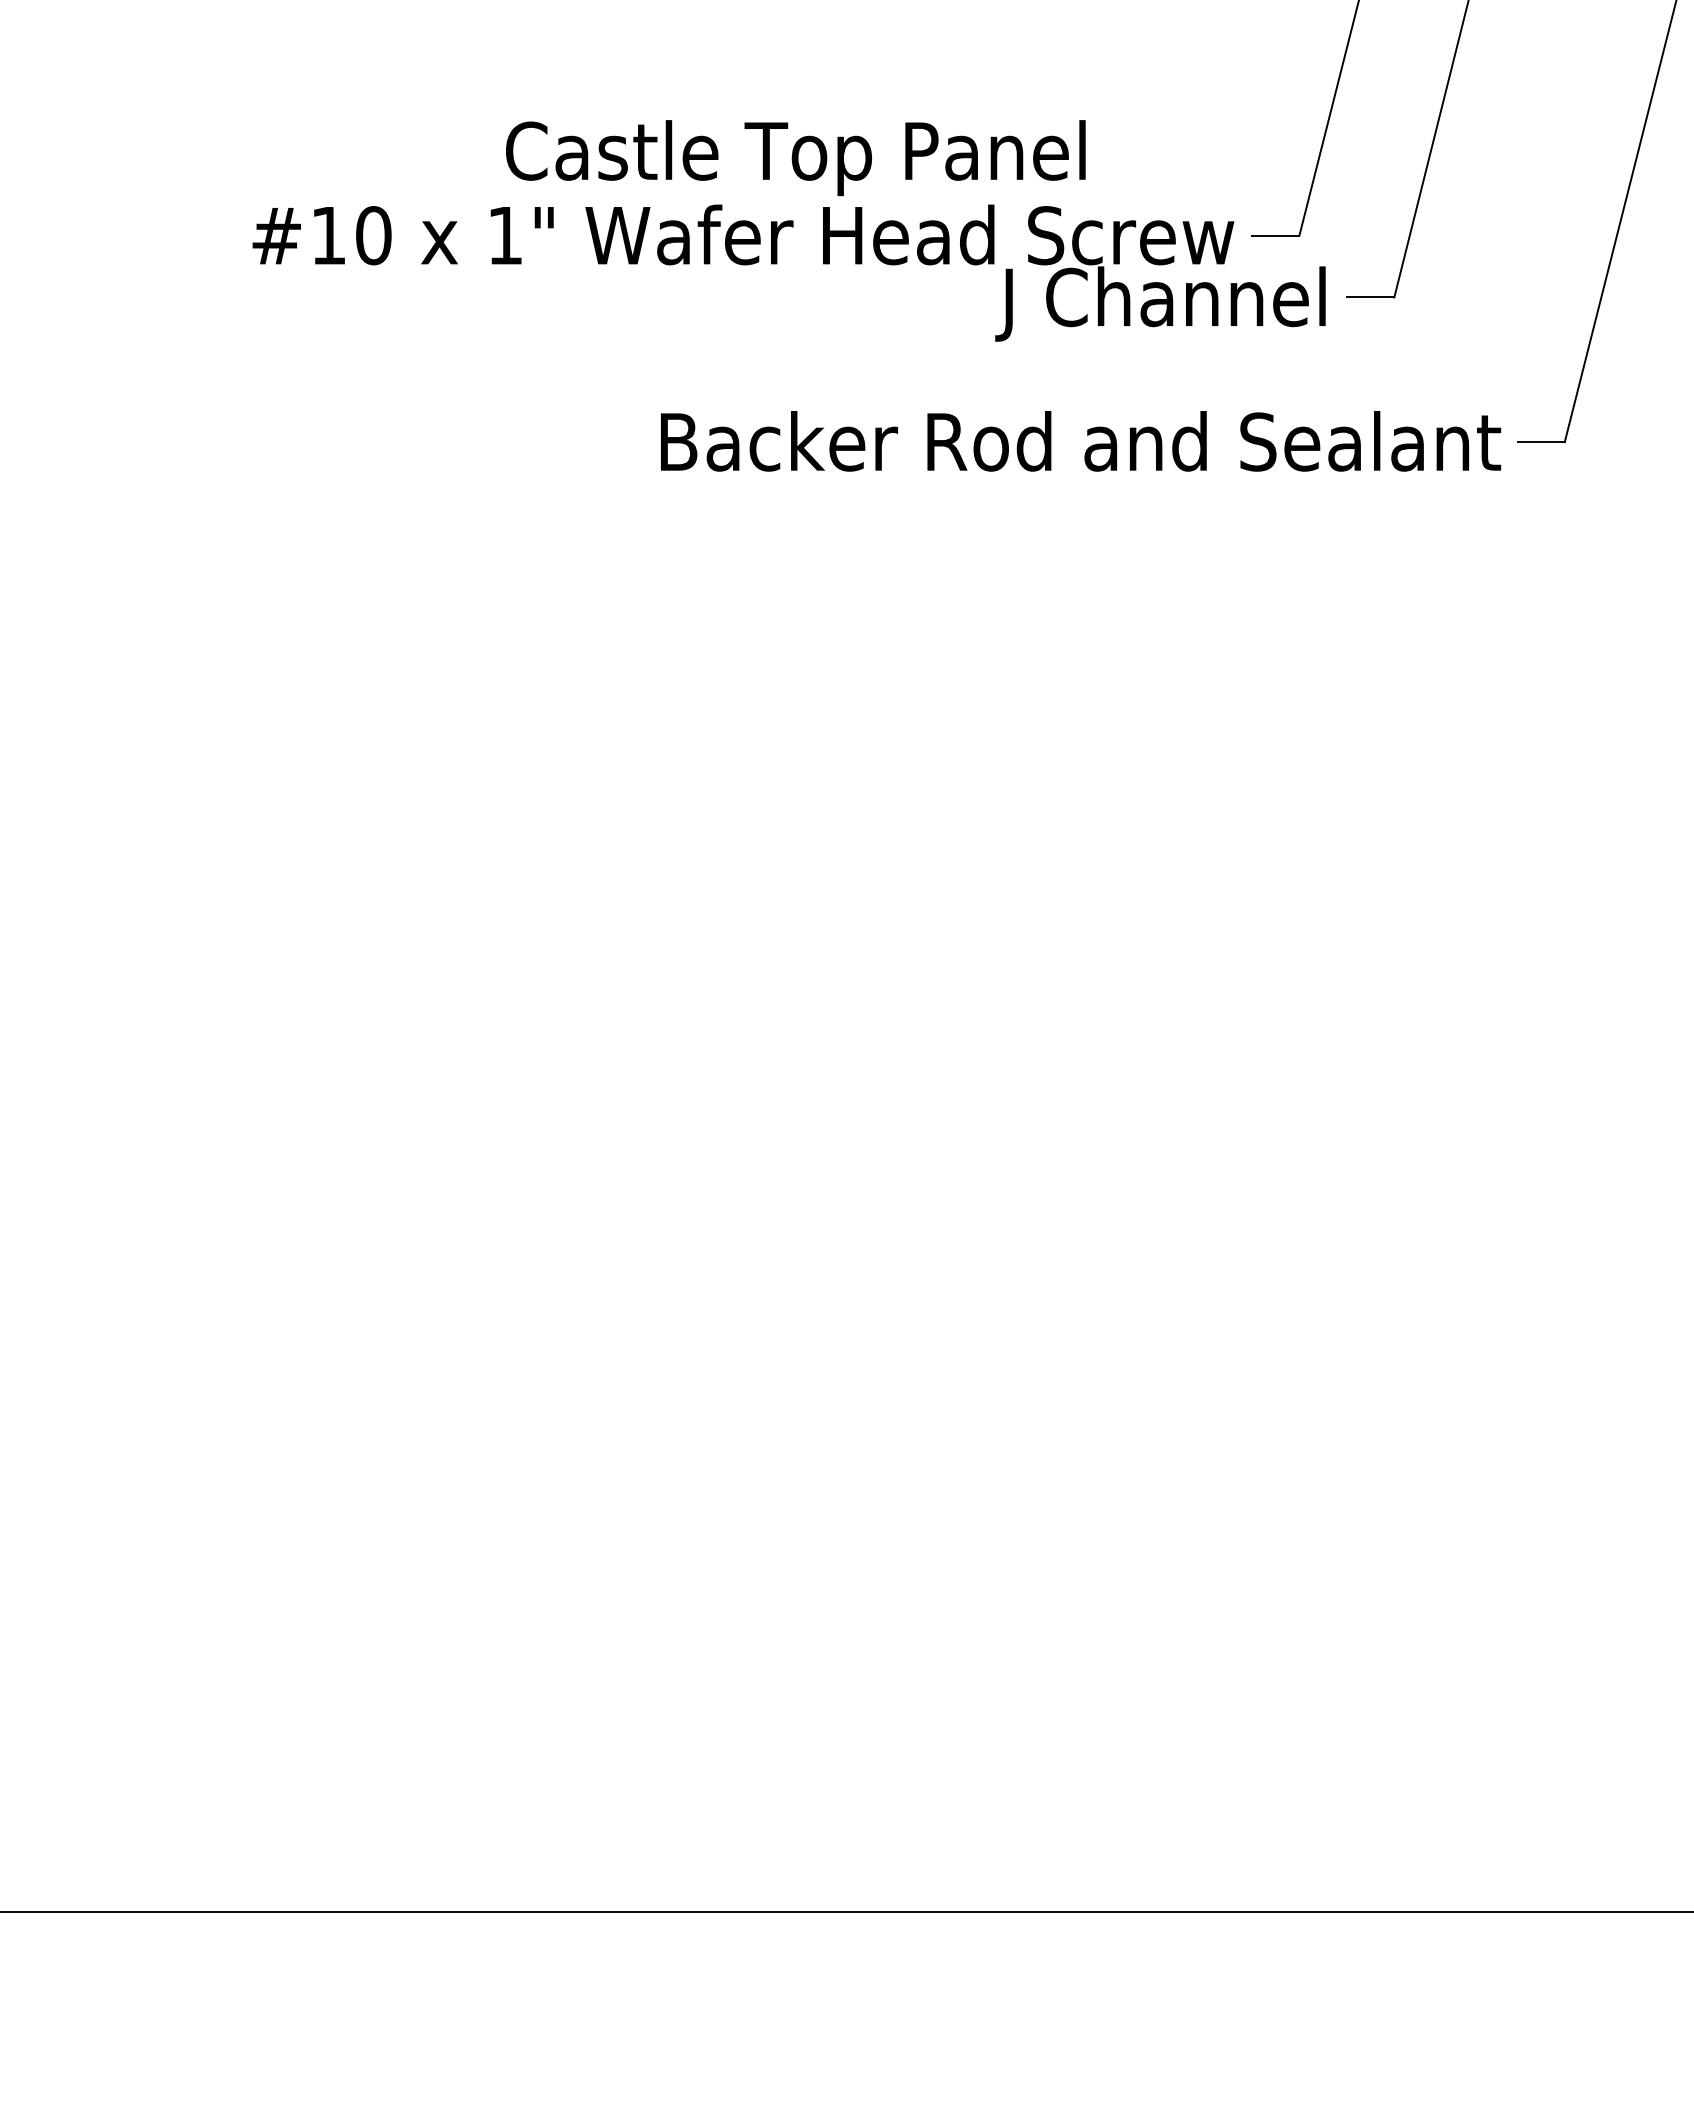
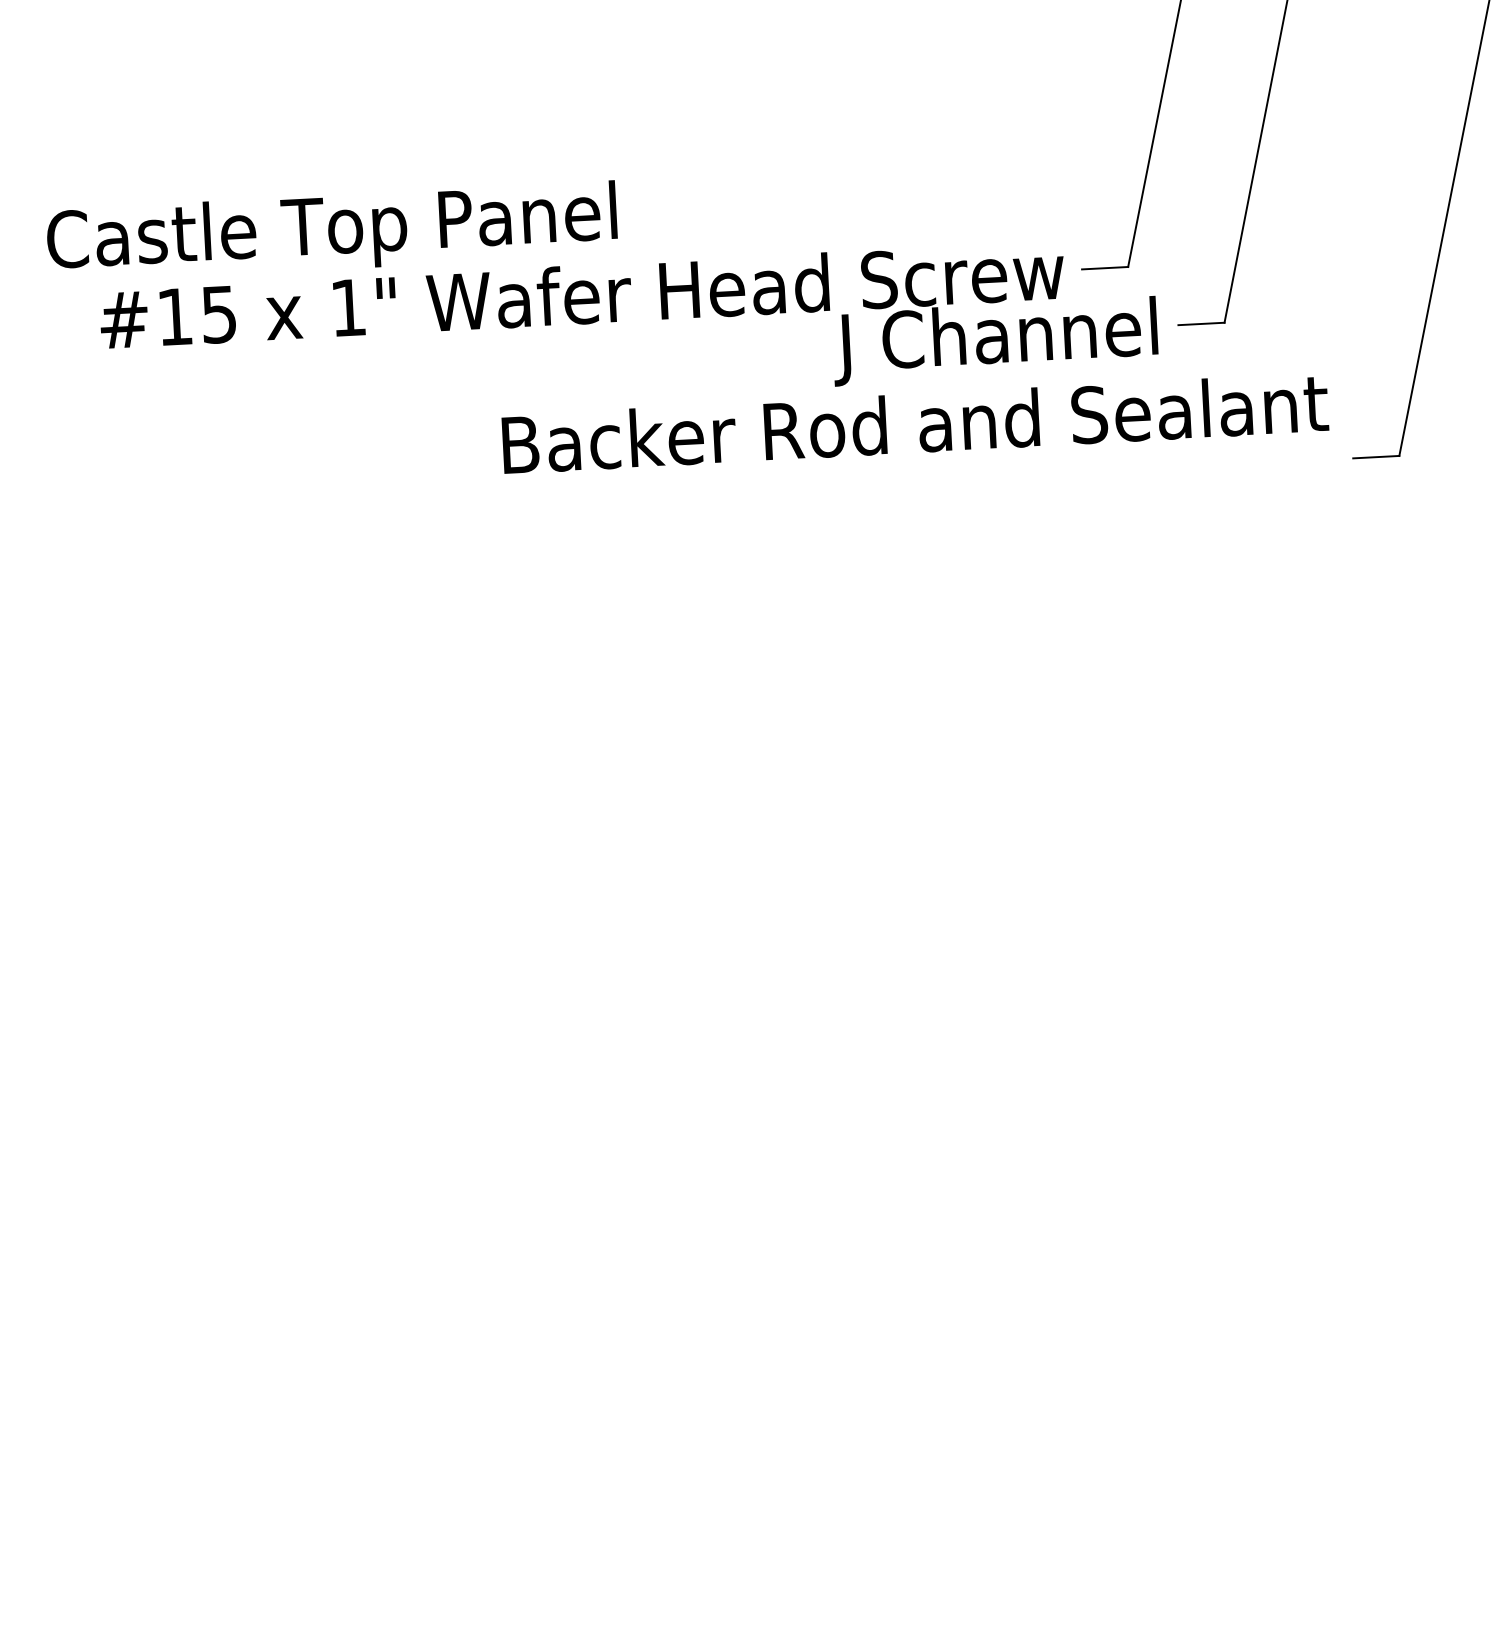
text: (795, 158) -> (331, 232), moved
text: (373, 235) -> (219, 314), #10 -> #15
text: (1081, 441) -> (915, 423), moved

